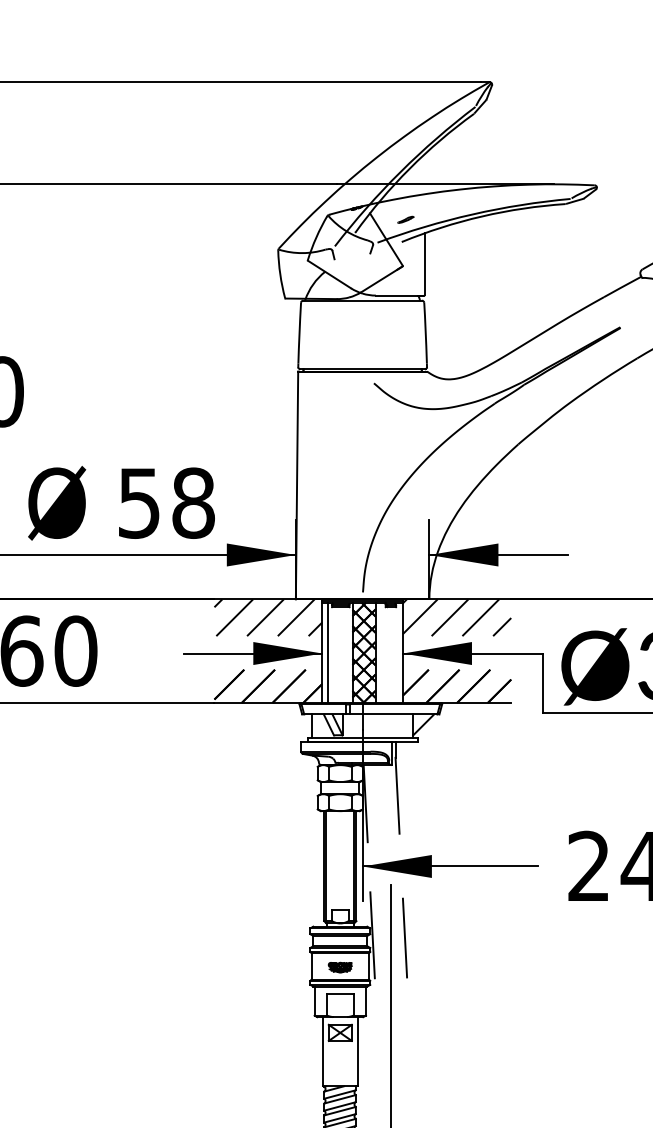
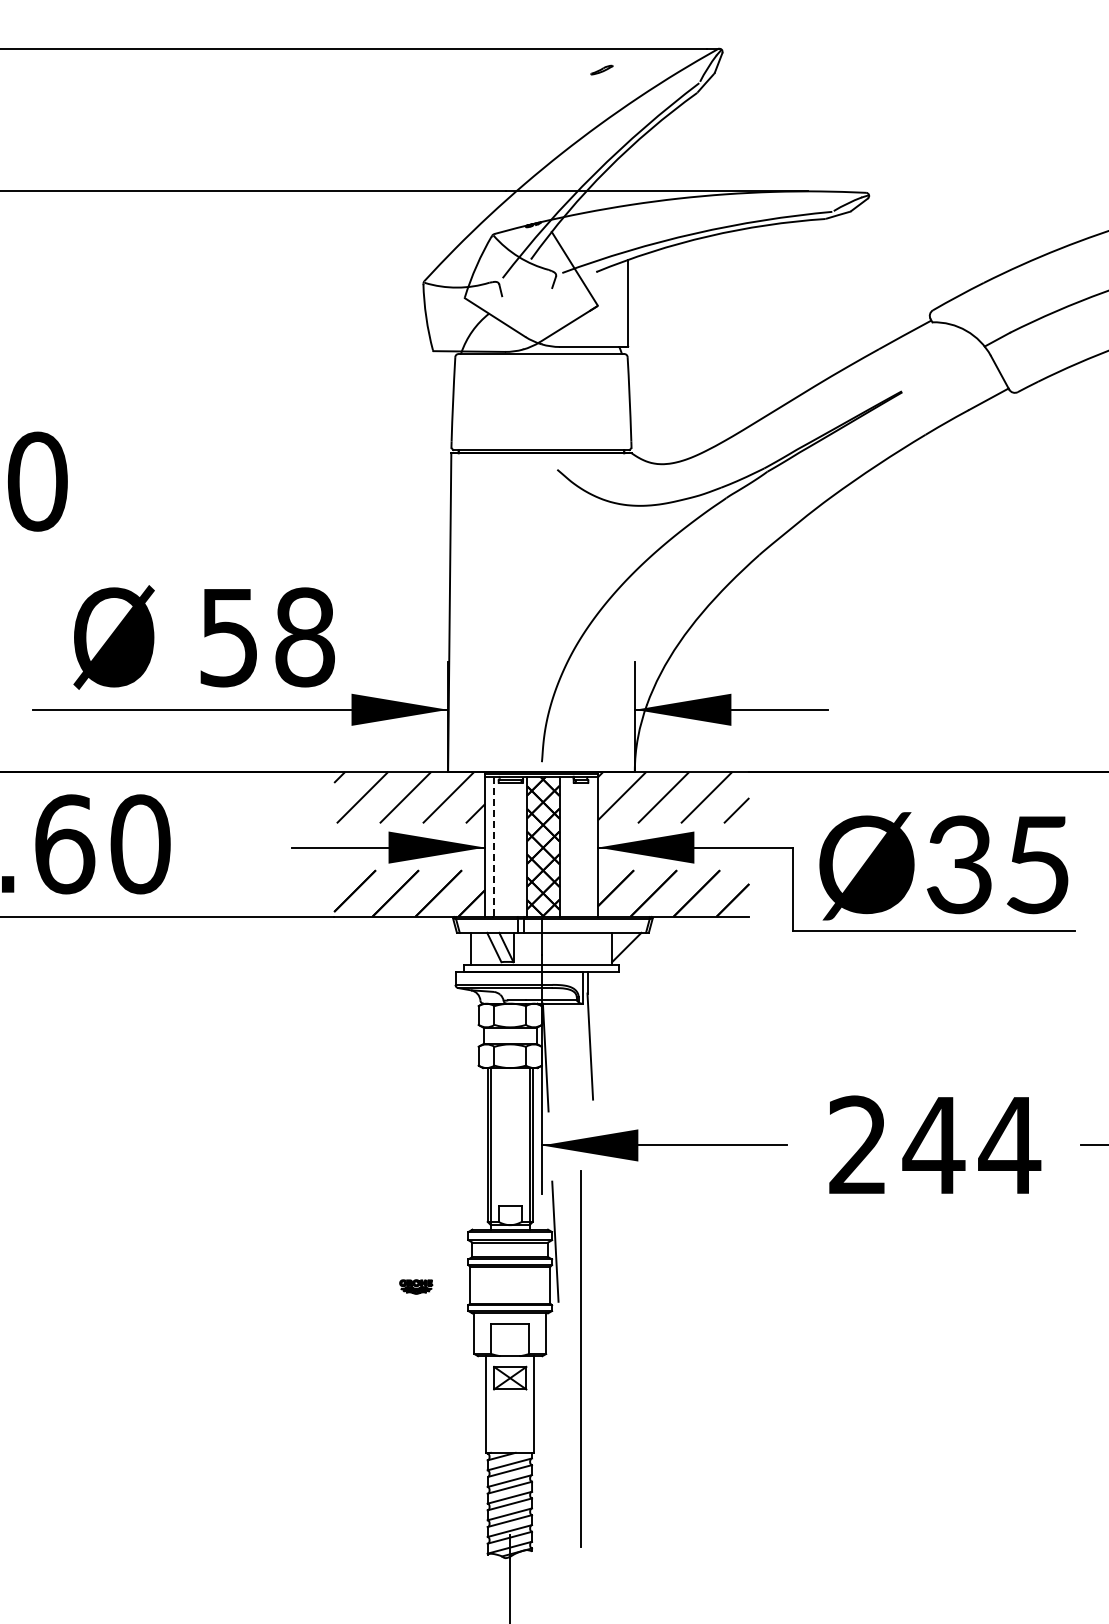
part: (405, 219) -> (601, 69), moved
line: (328, 653) -> (493, 847), solid -> dashed
line: (404, 938) -> (600, 1245), removed
part: (340, 967) -> (416, 1286), moved

